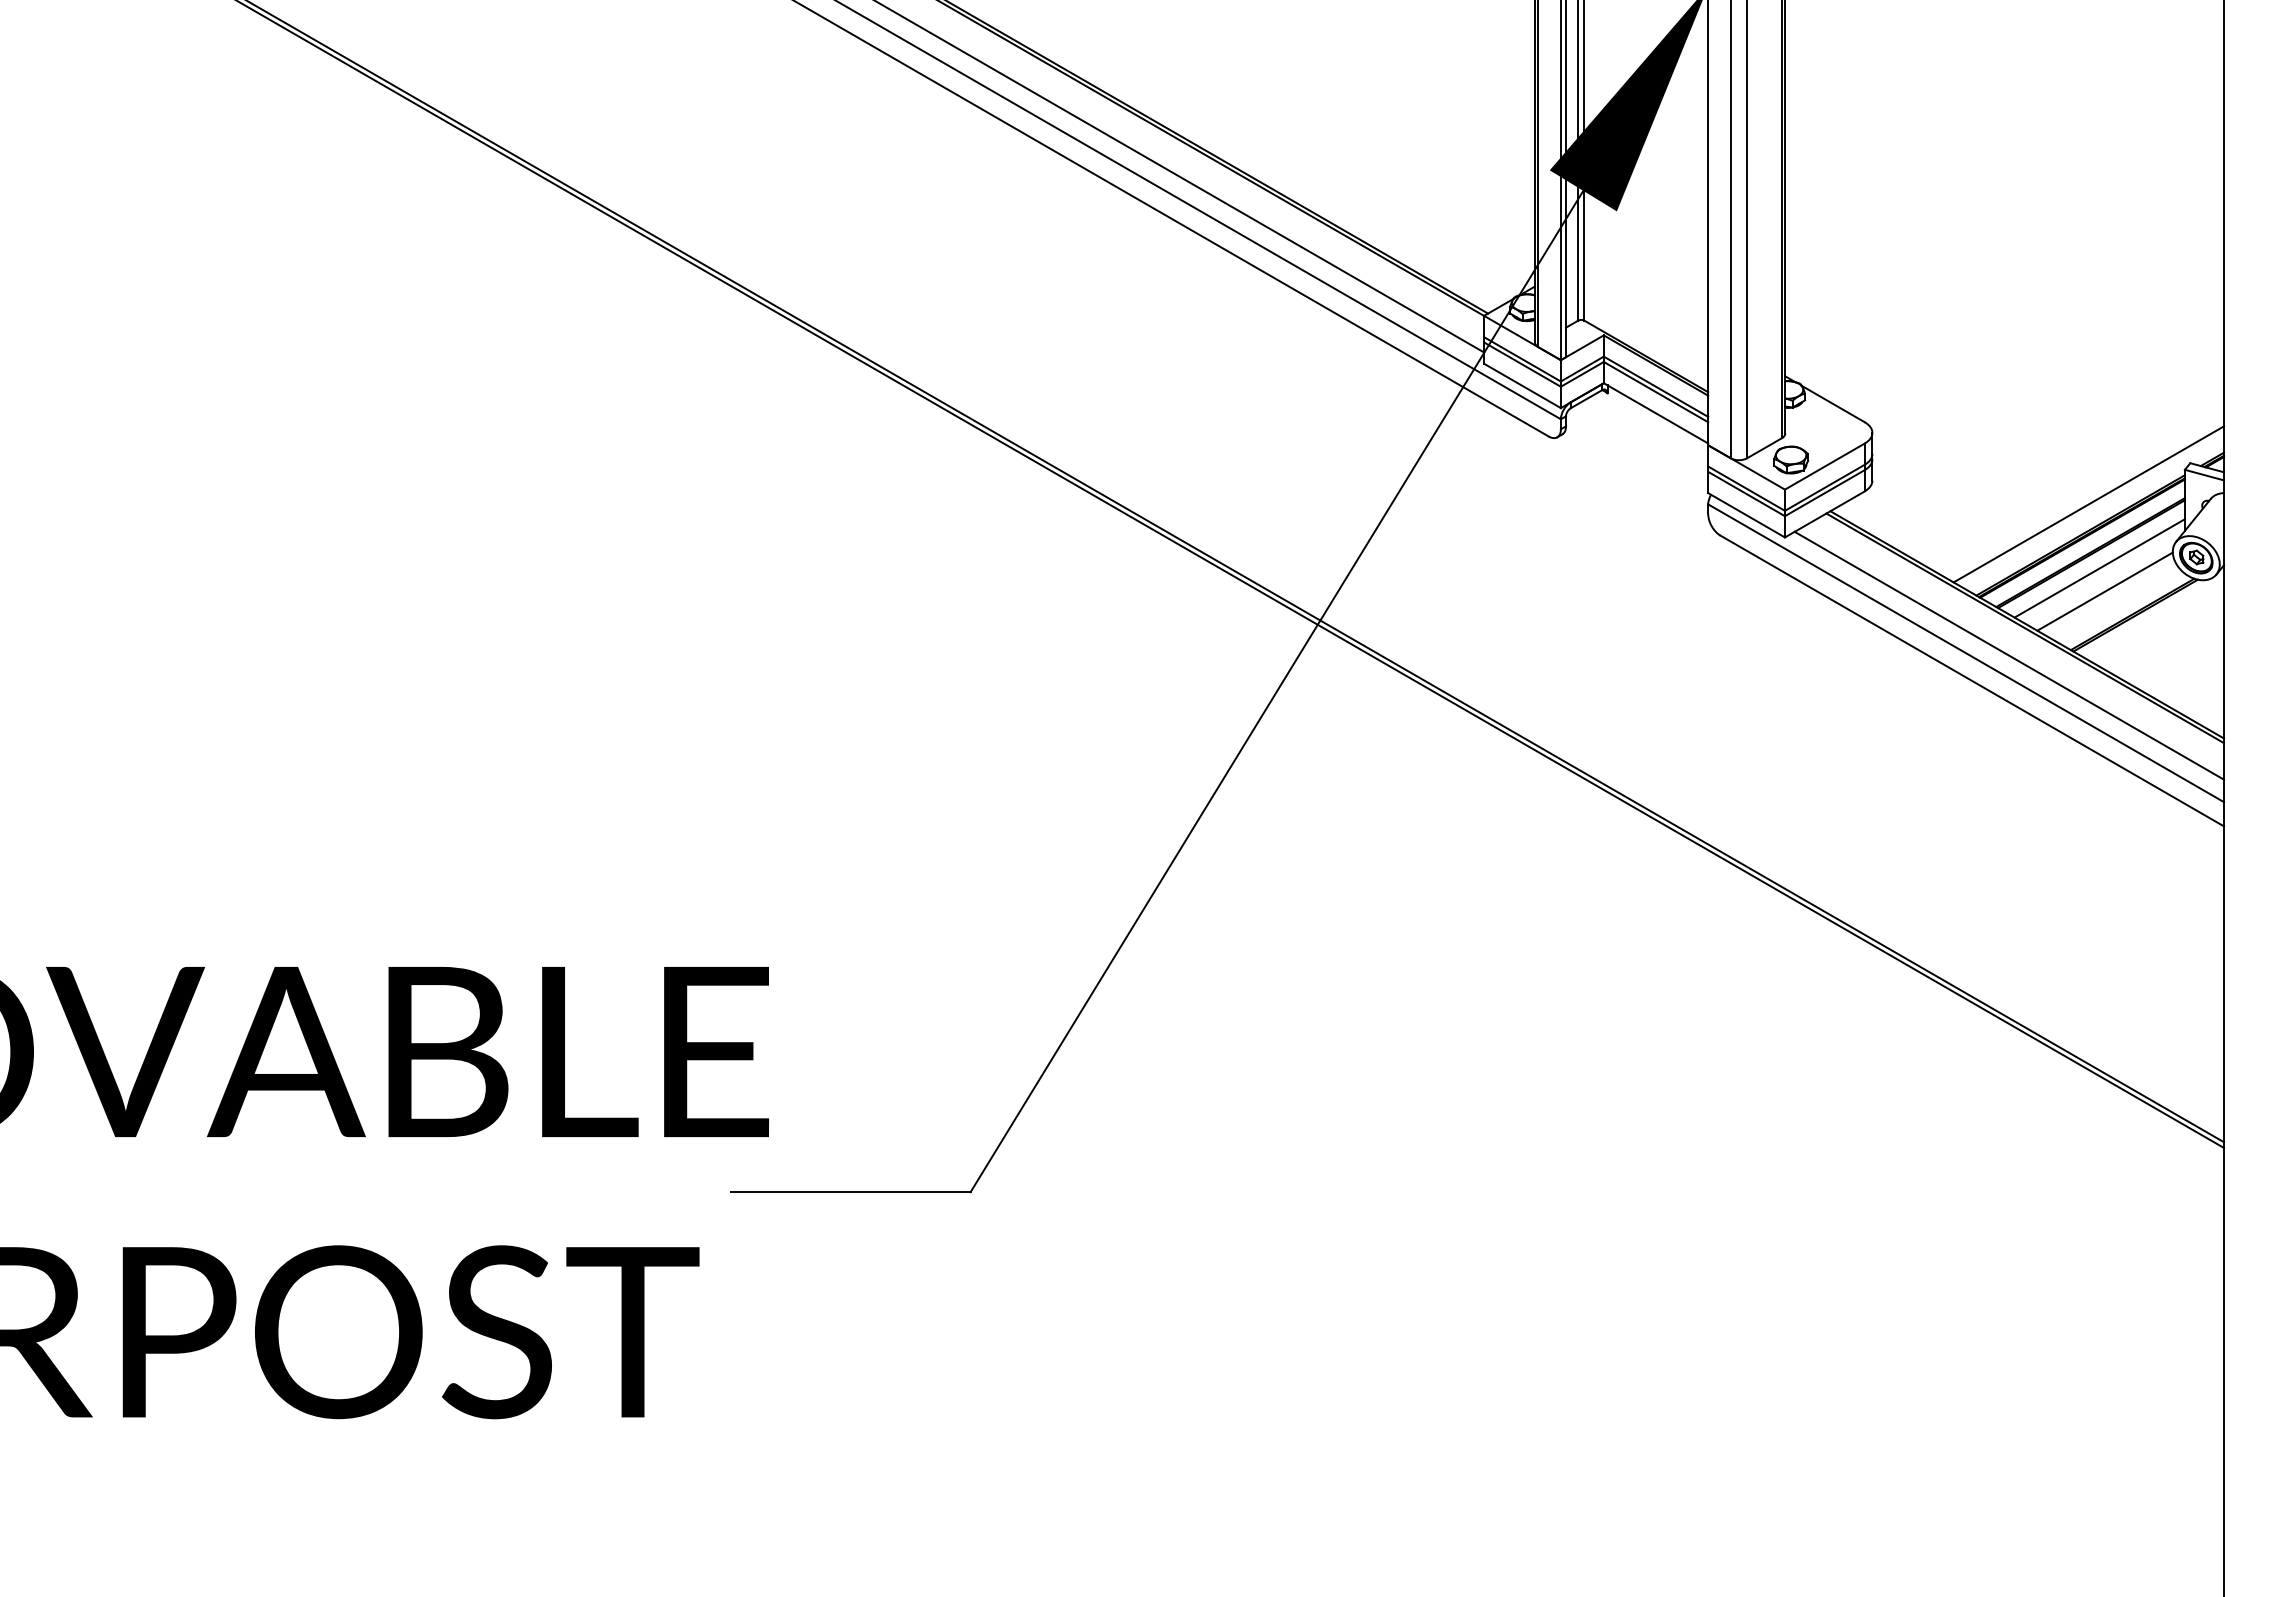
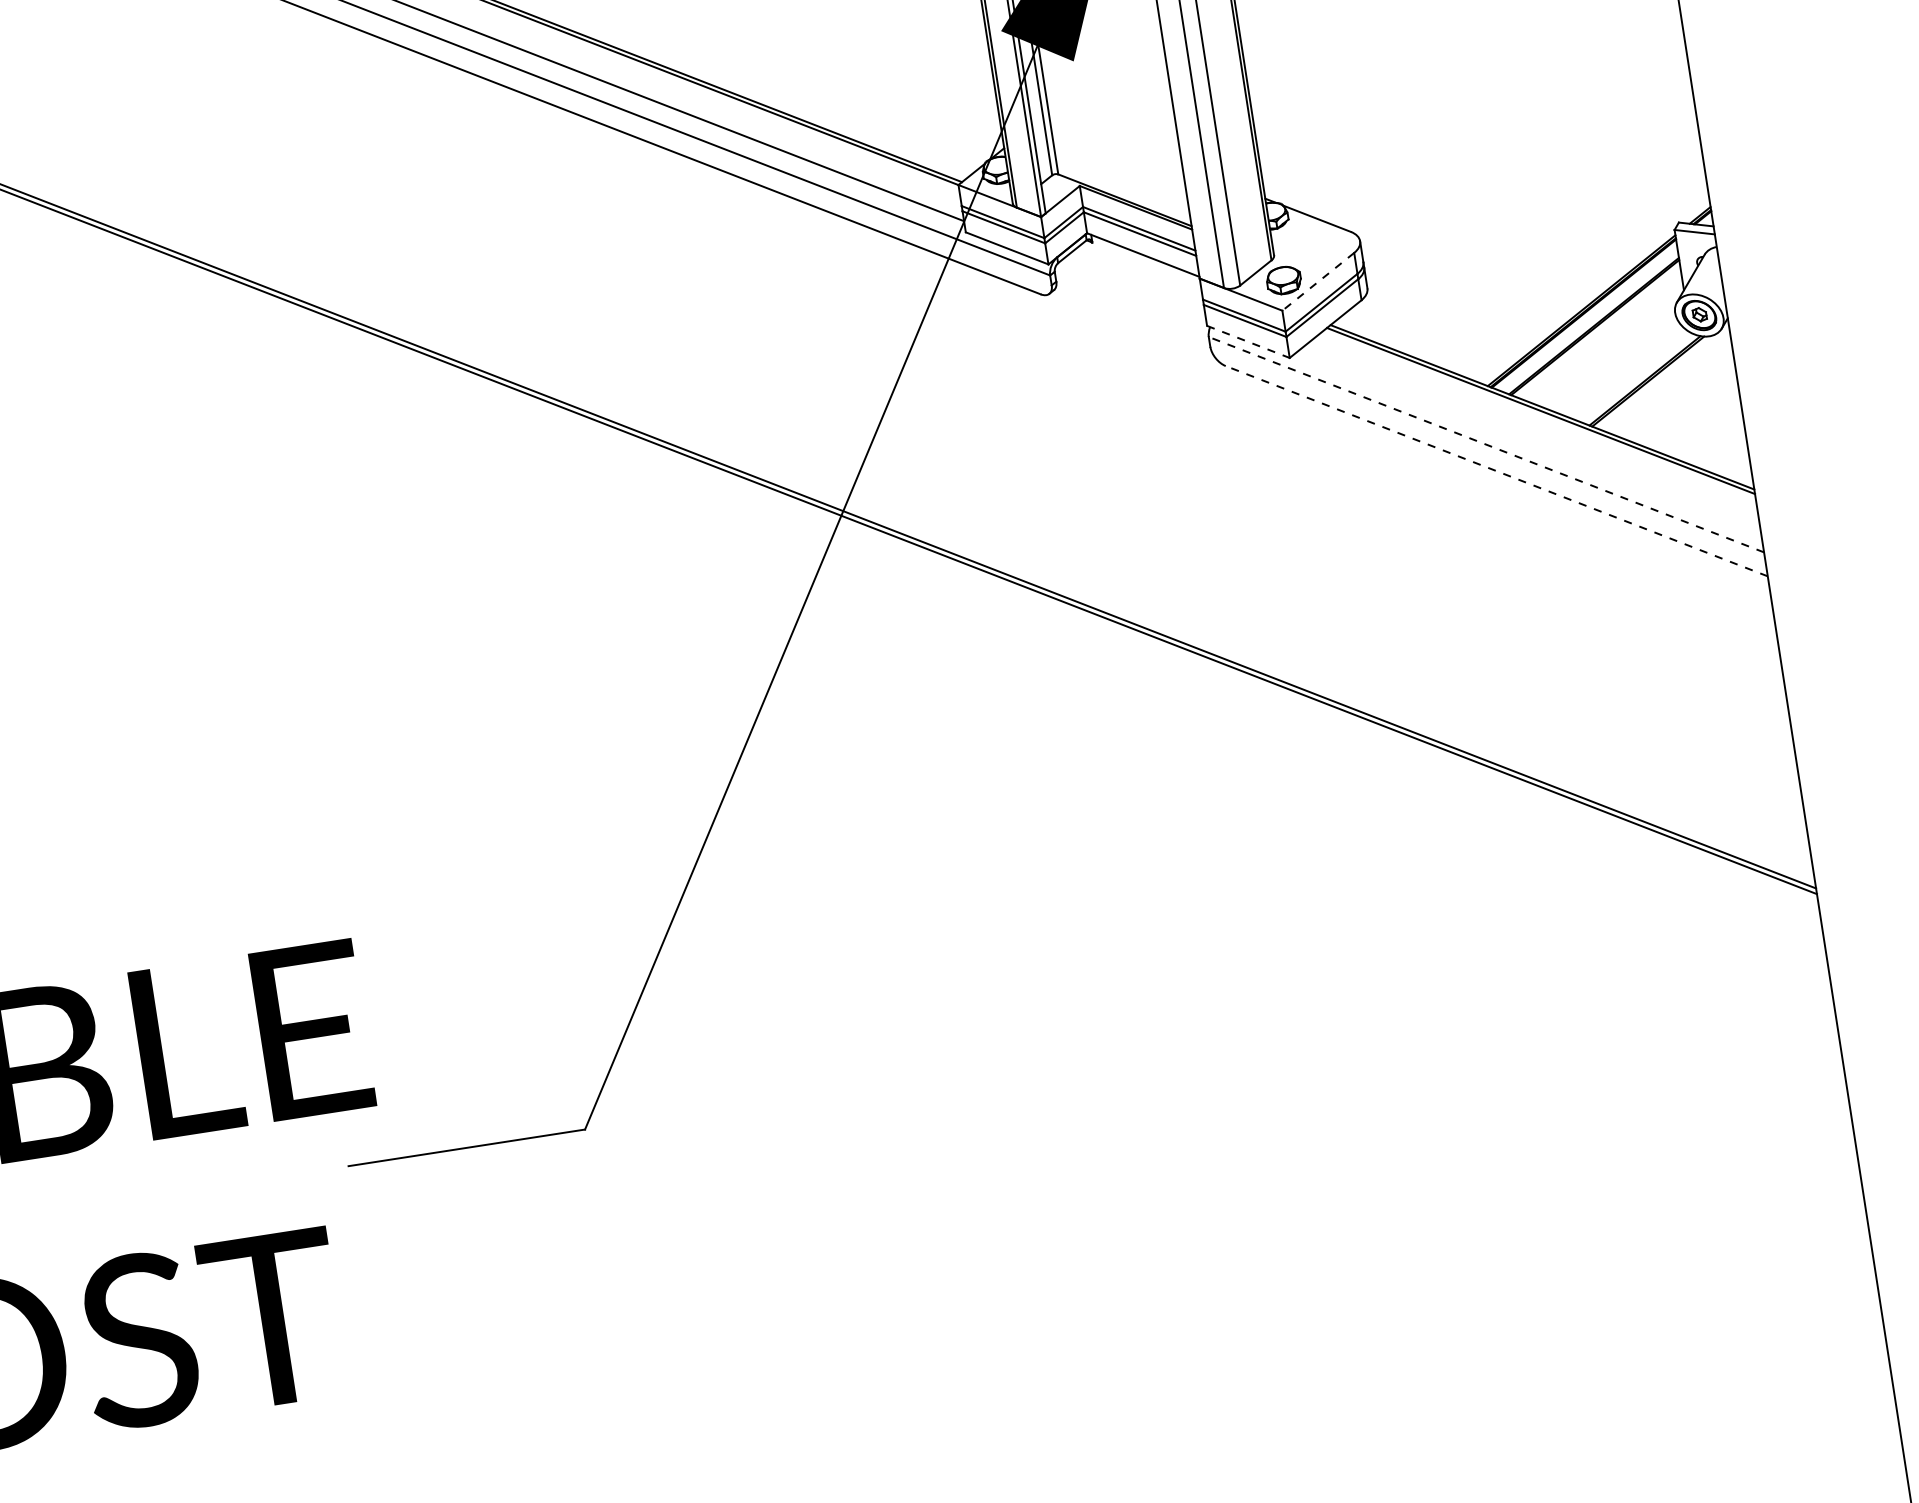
line: (1824, 466) -> (1317, 281), solid -> dashed
line: (2088, 504) -> (1584, 278), removed
line: (1747, 515) -> (1249, 342), solid -> dashed
line: (2099, 568) -> (1605, 340), removed
line: (2104, 591) -> (1613, 362), removed
line: (1966, 653) -> (1486, 444), solid -> dashed
line: (2009, 655) -> (1529, 440), removed
line: (1972, 681) -> (1497, 471), solid -> dashed

